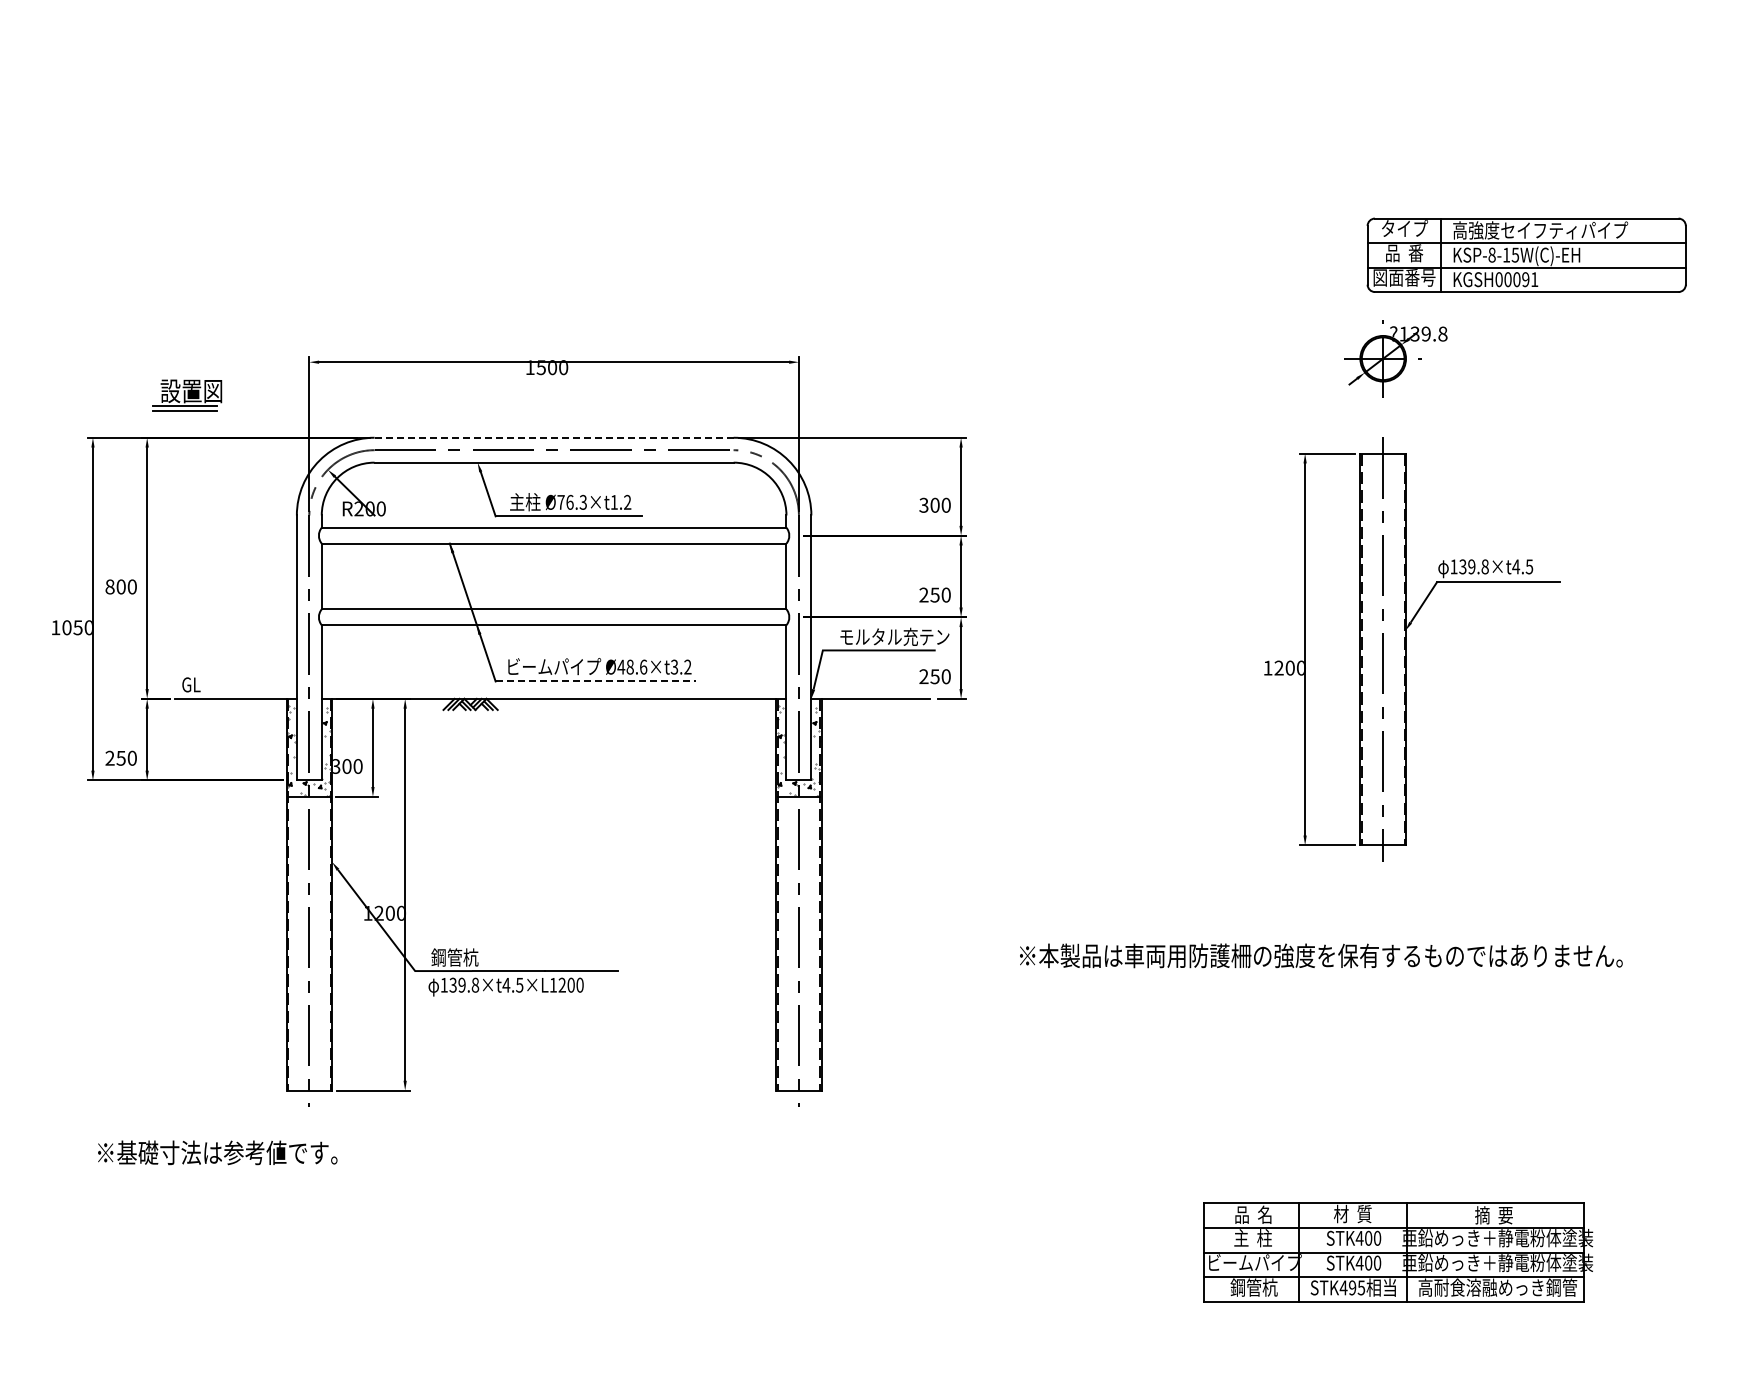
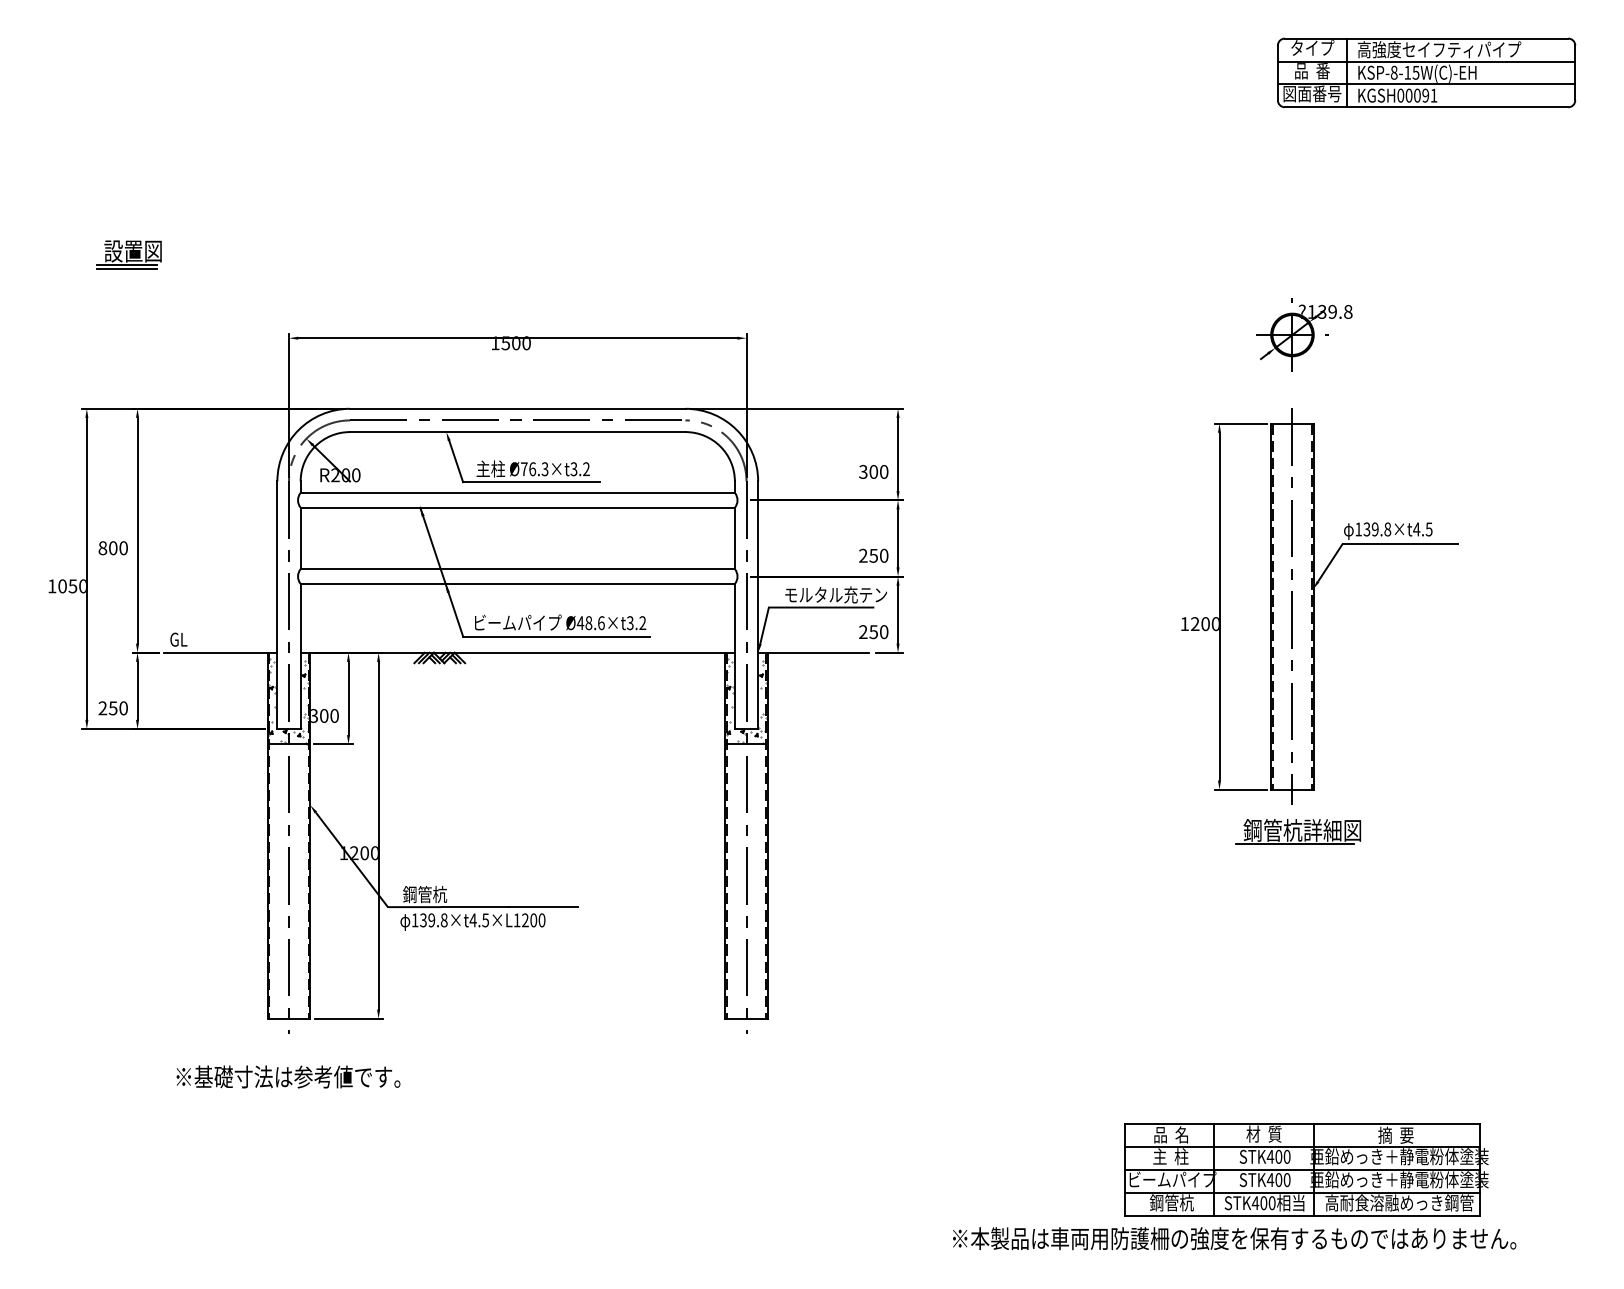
part: (1526, 254) -> (1426, 72), moved
part: (187, 395) -> (129, 255), moved
line: (554, 437) -> (518, 408), dashed -> solid
text: (613, 501) -> (573, 468), Ø76.3×t1.2 -> Ø76.3×t3.2
line: (596, 681) -> (557, 636), dashed -> solid
part: (1389, 890) -> (1298, 831), added
text: (1321, 955) -> (1234, 1238), moved
text: (217, 1152) -> (288, 1076), moved
text: (1357, 1287) -> (1268, 1202), STK495 -> STK400

